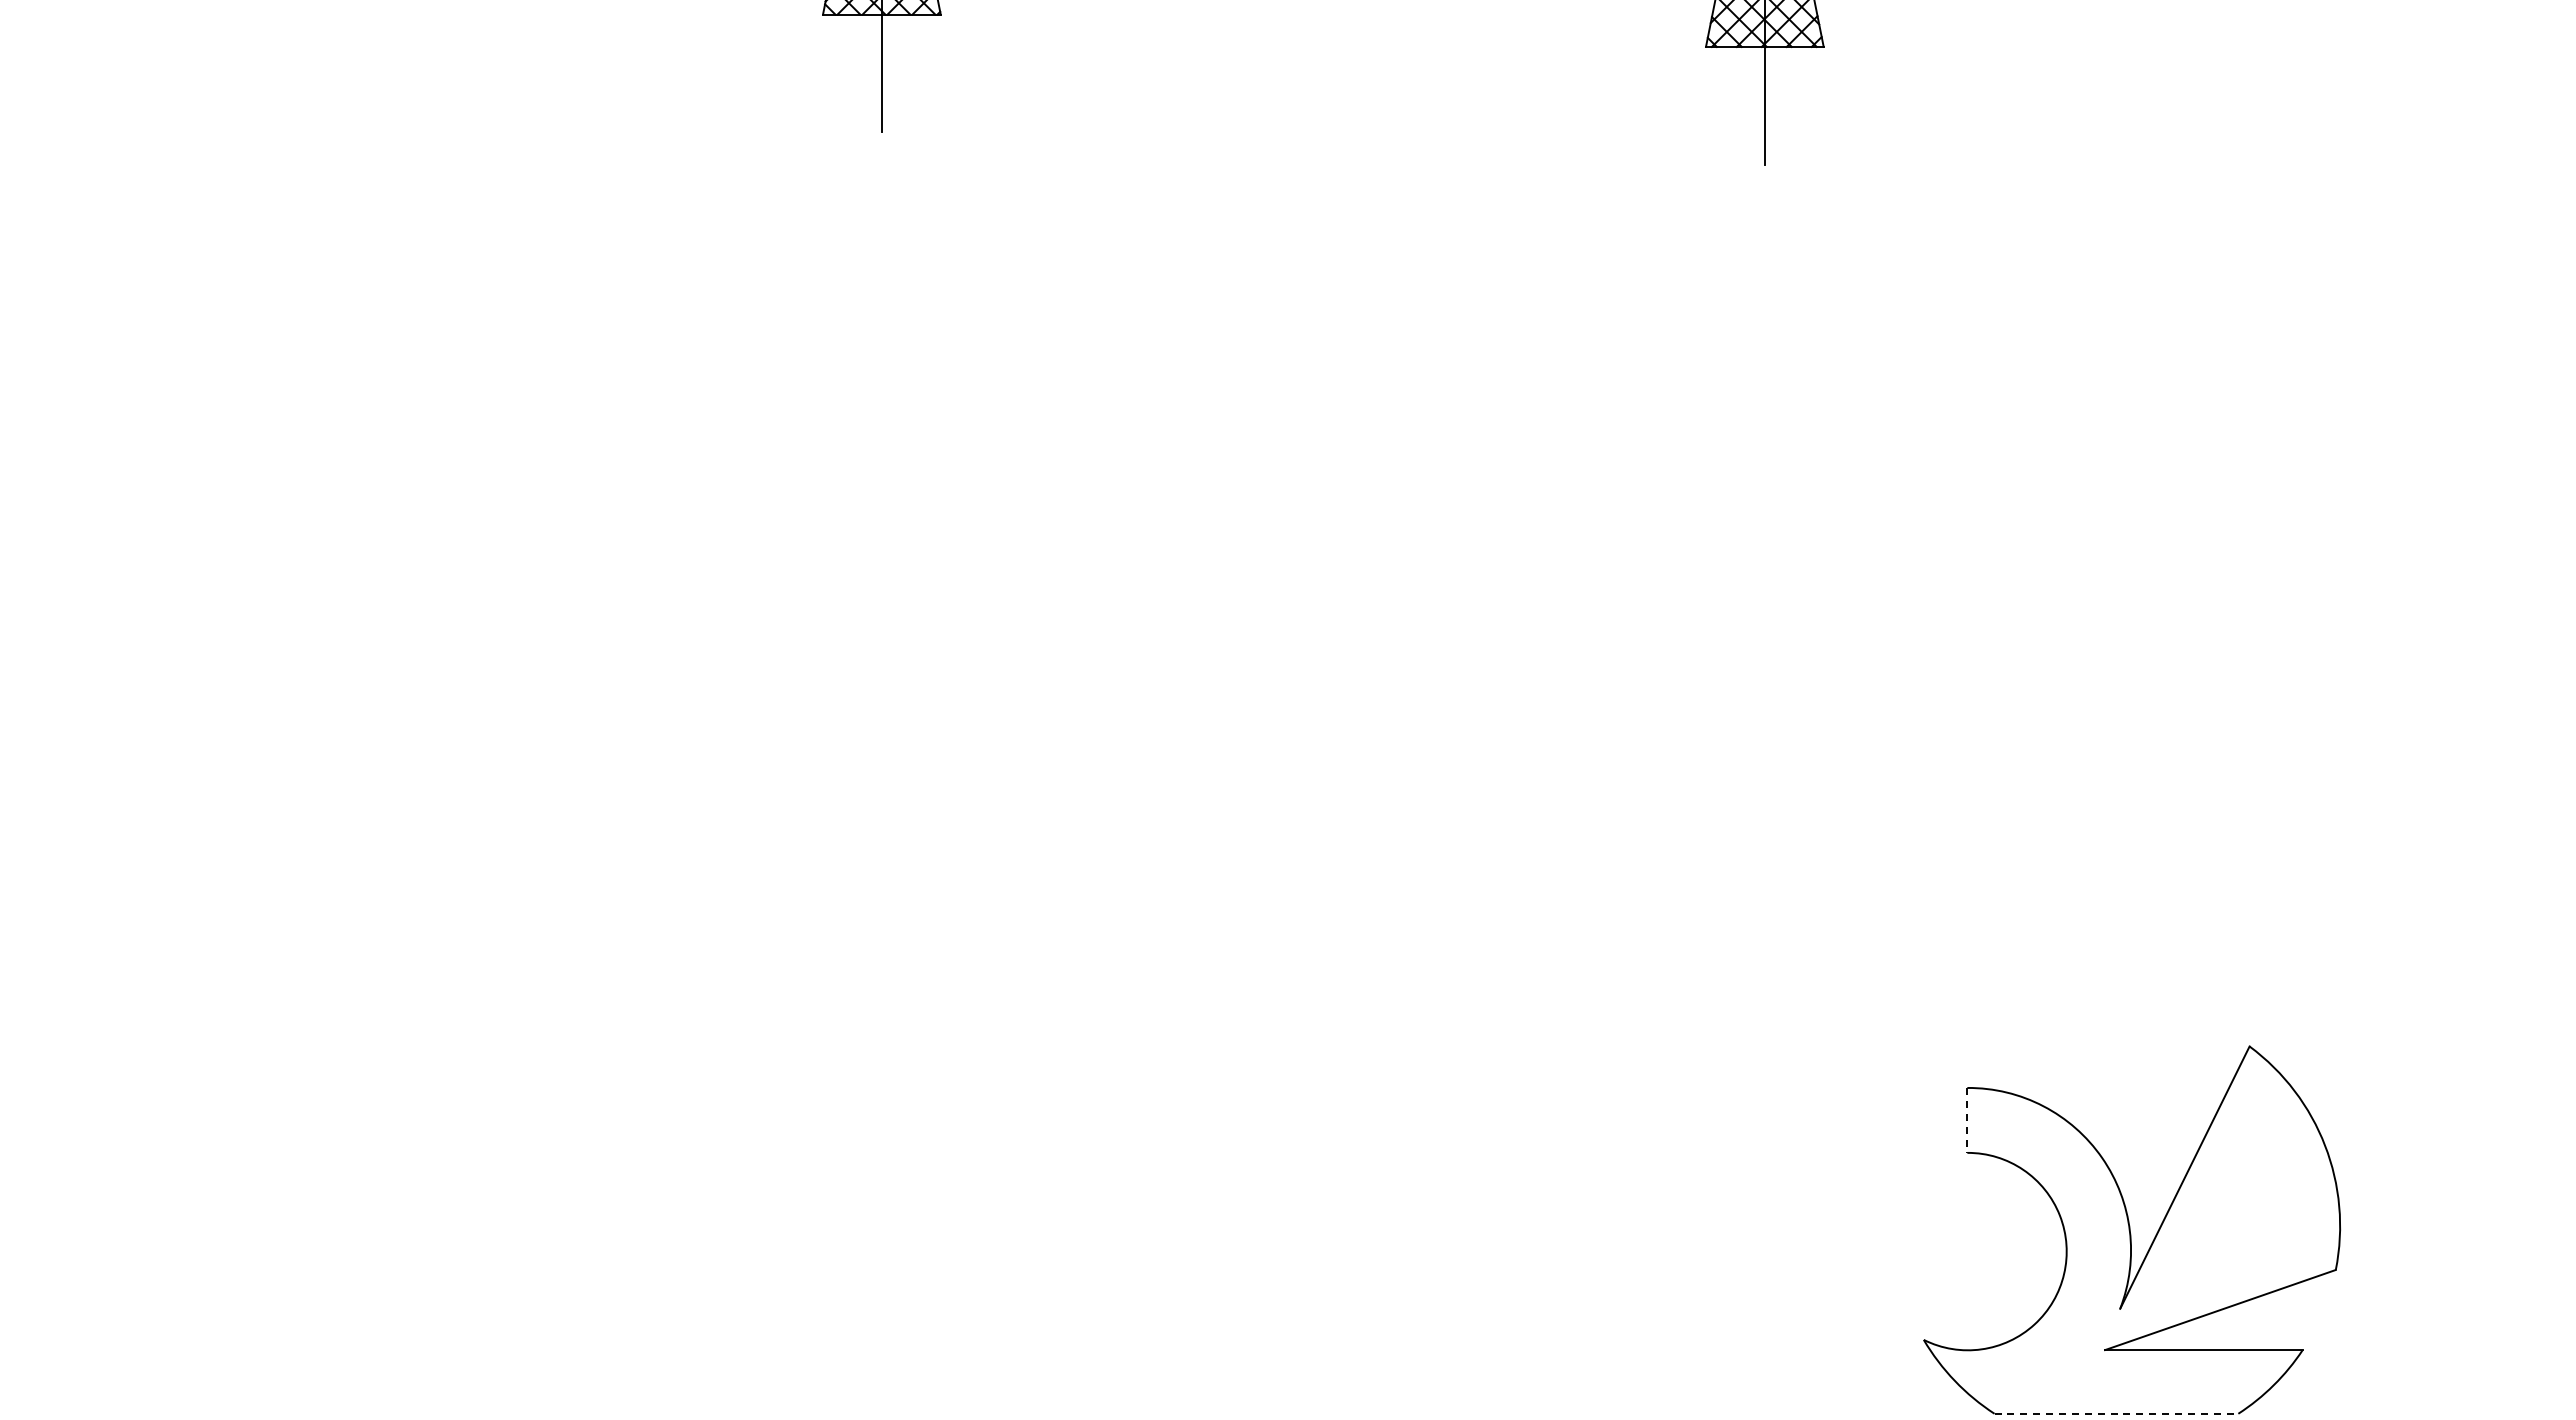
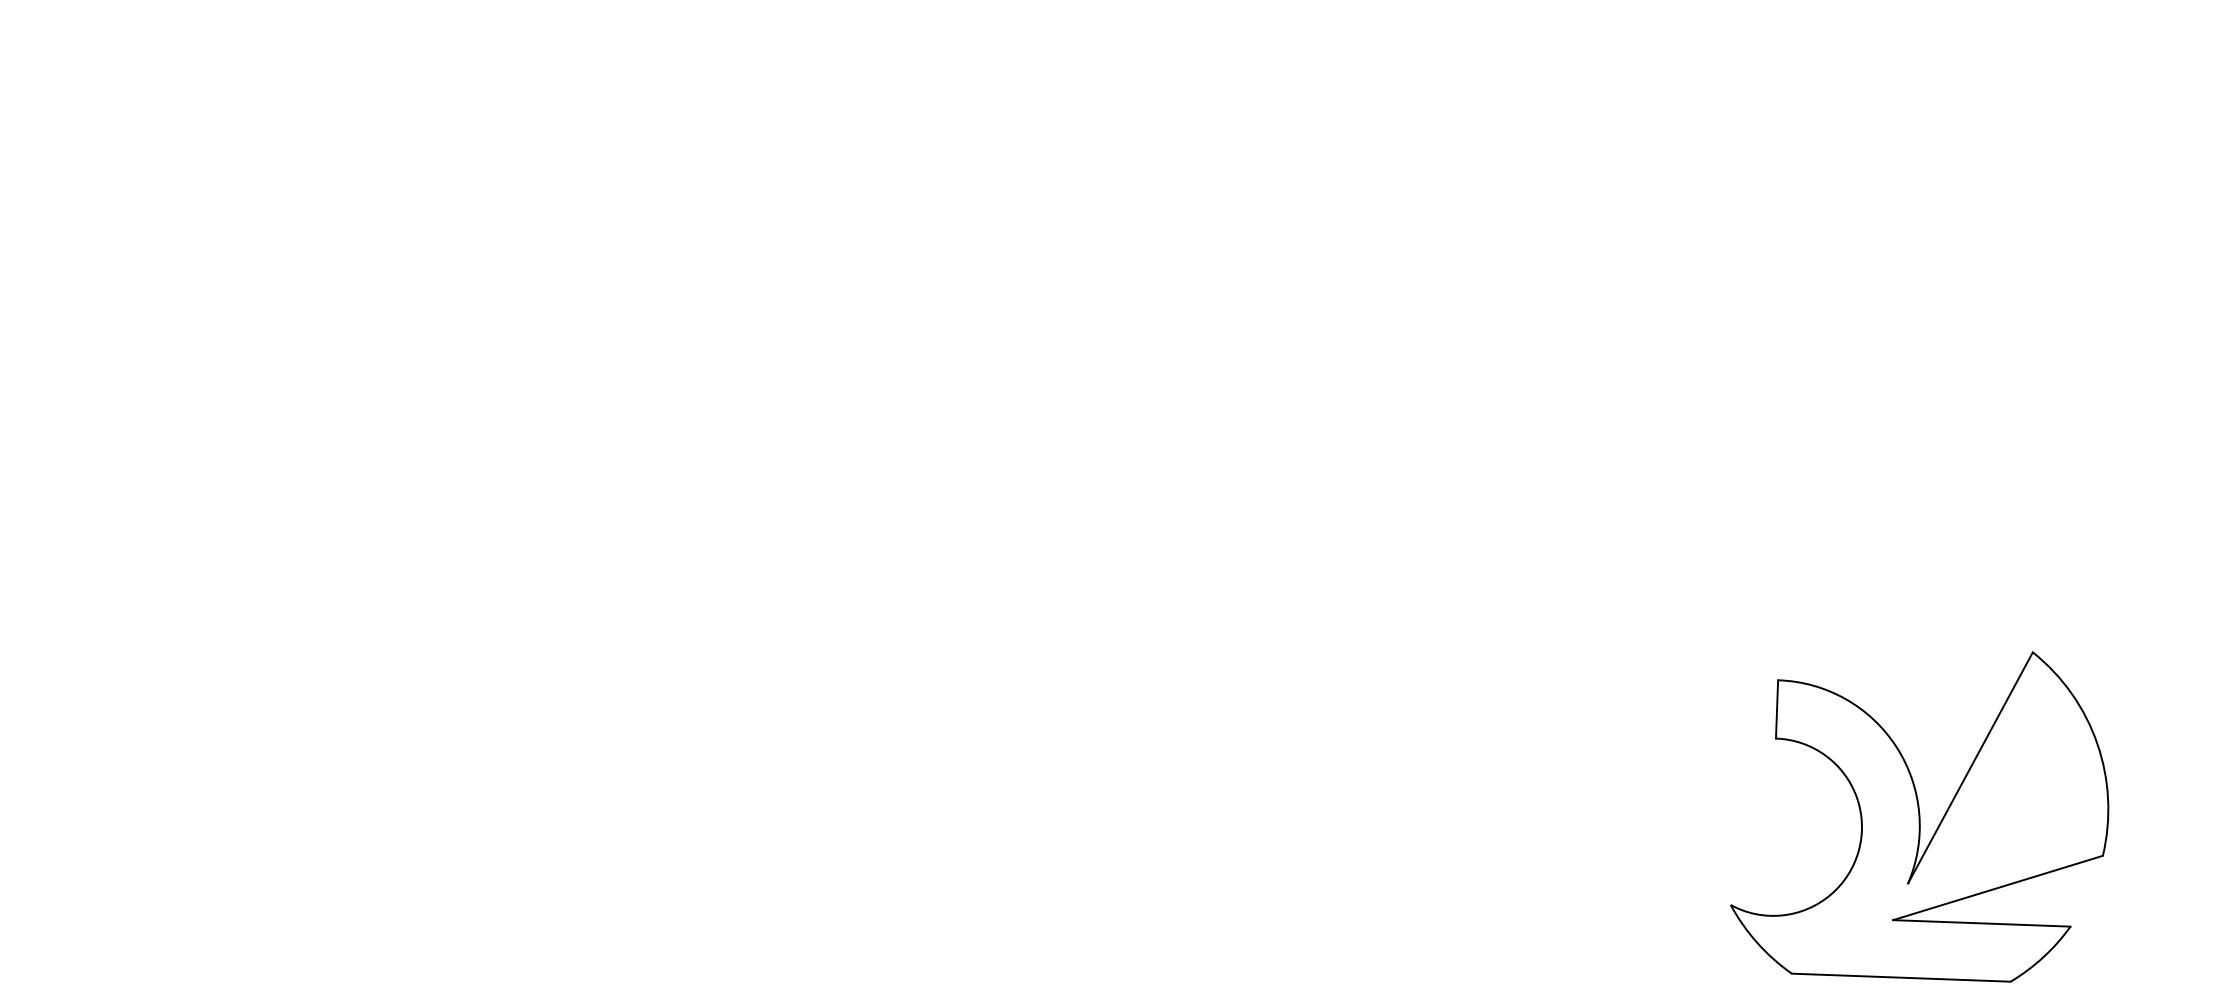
line: (1967, 1120) -> (1777, 709), dashed -> solid
line: (2116, 1413) -> (1901, 977), dashed -> solid

